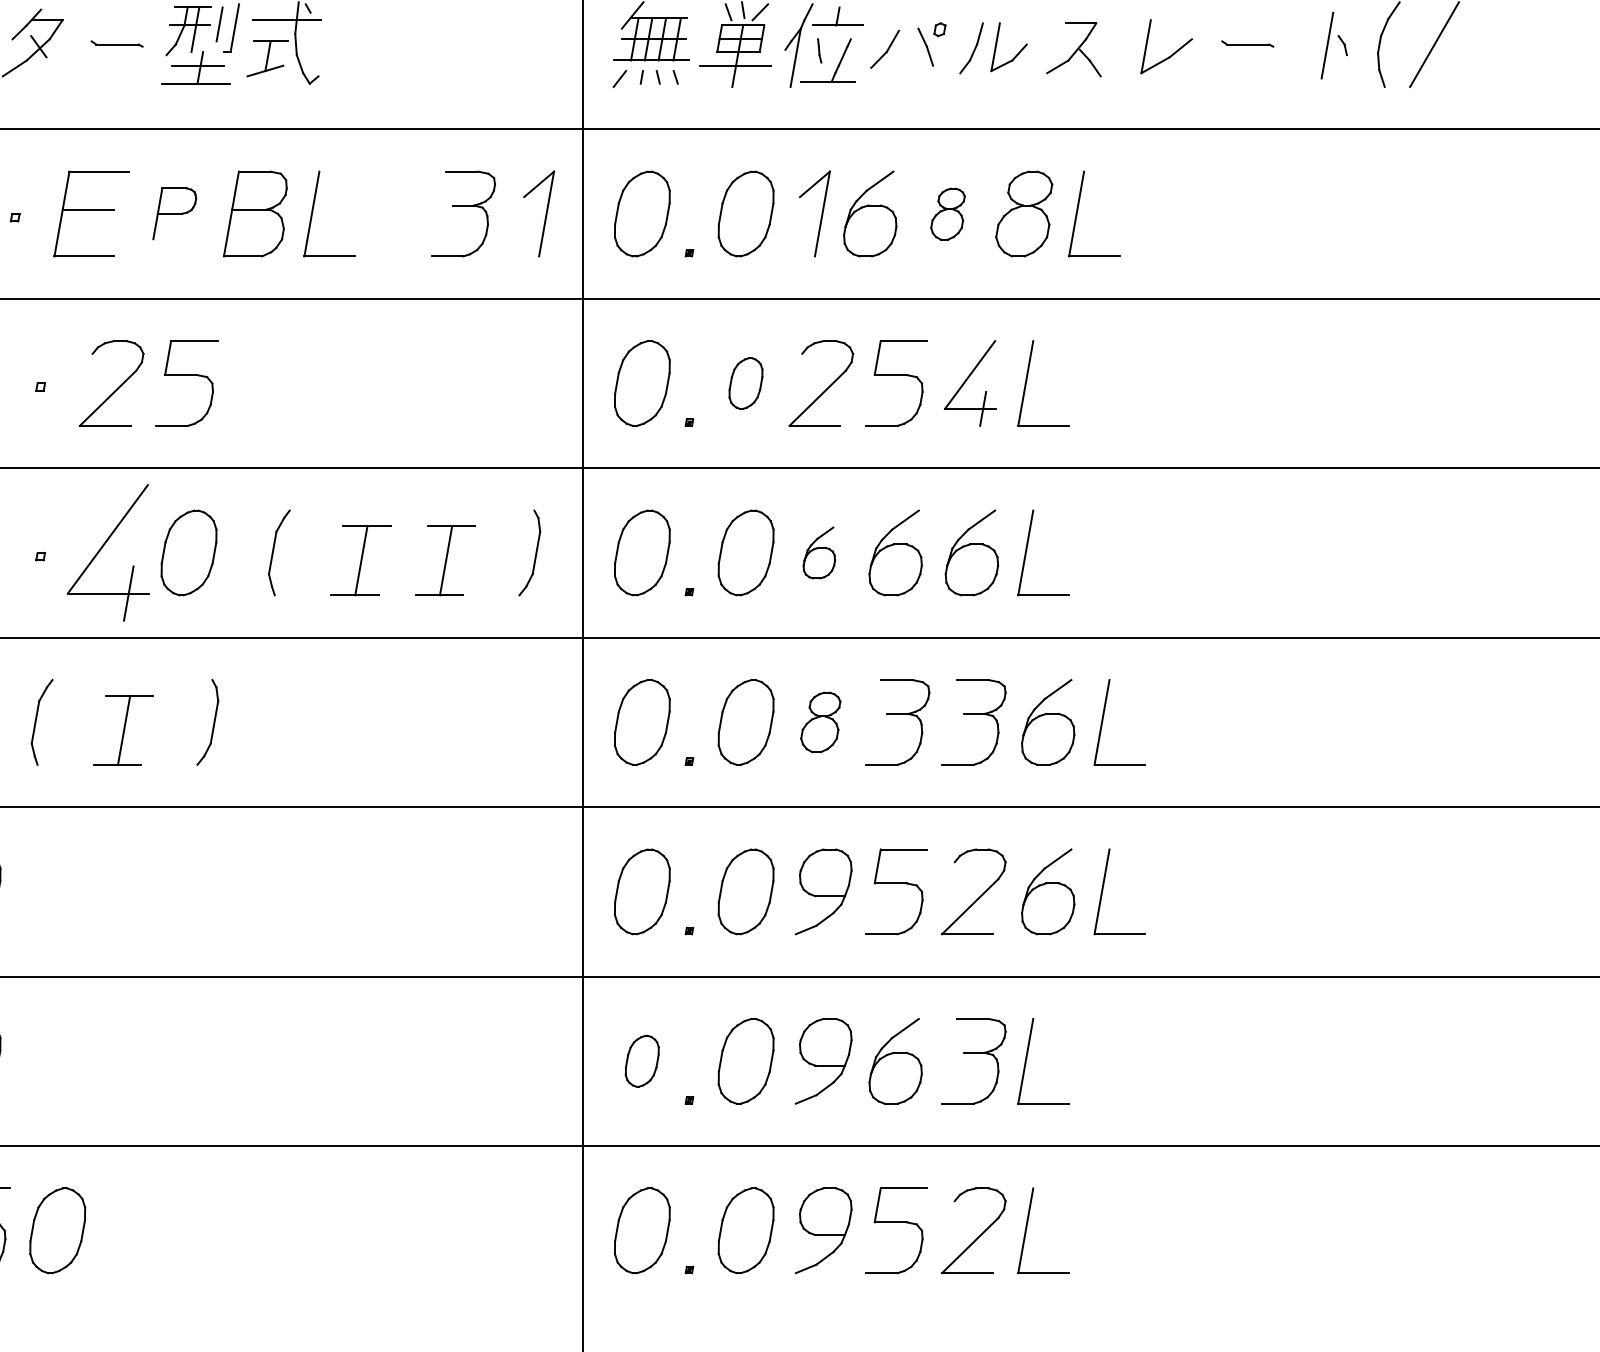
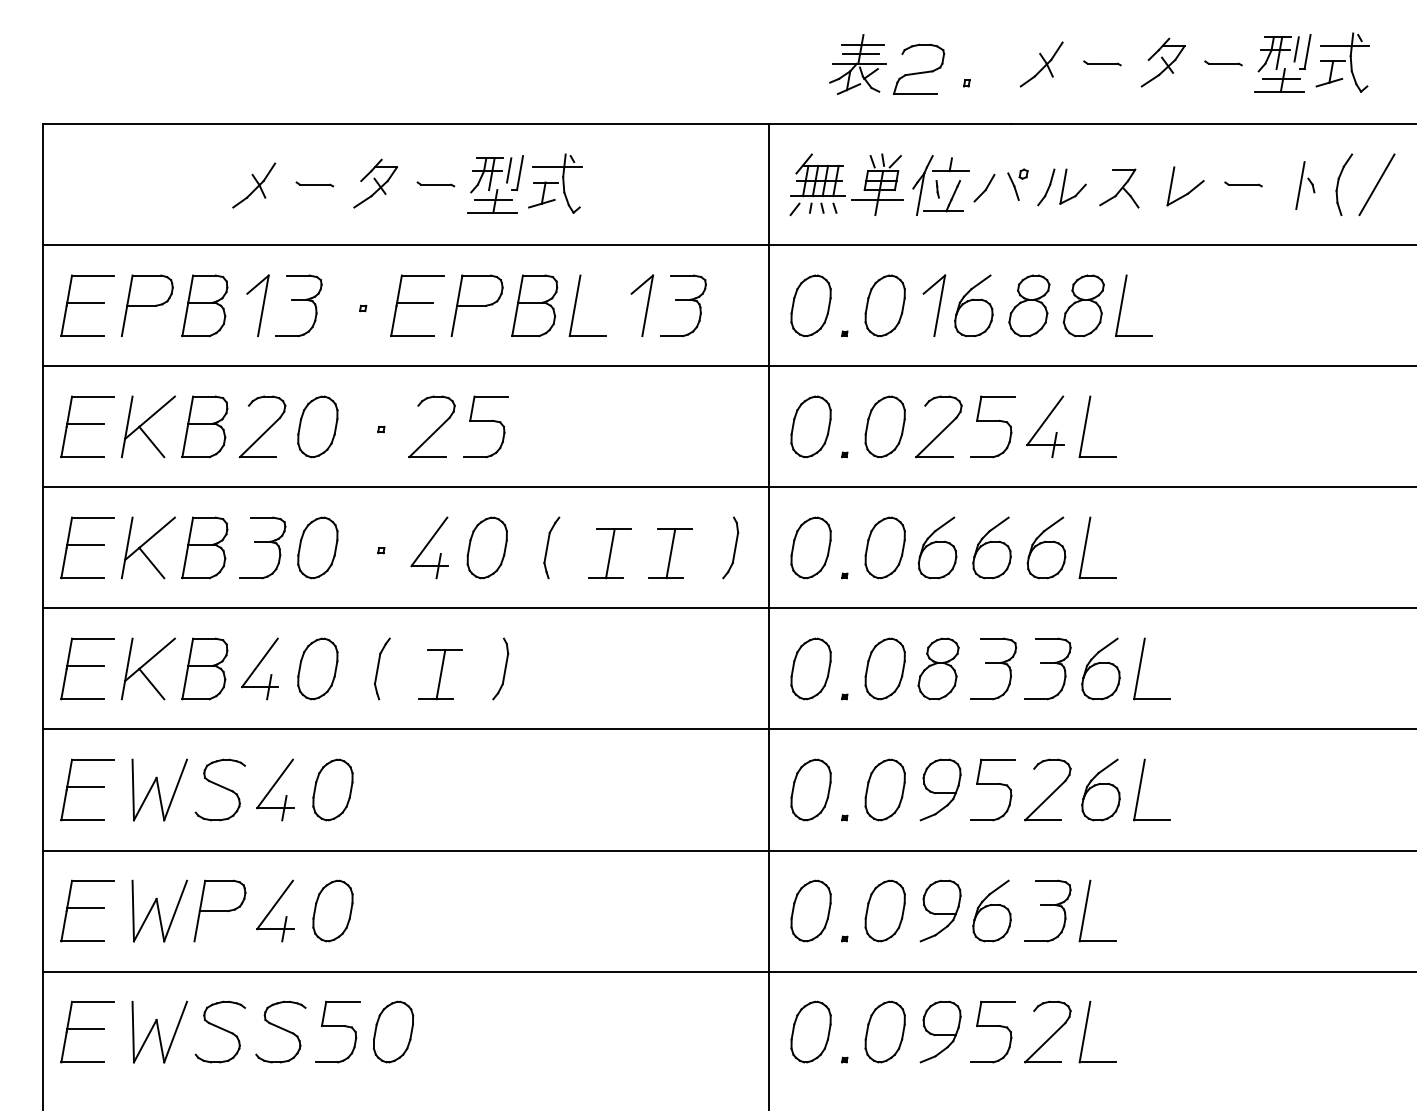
part: (173, 213) -> (476, 305), size x1.67
part: (539, 213) -> (642, 305), moved
part: (948, 213) -> (1029, 305), size x1.67
part: (745, 382) -> (884, 426), size x1.67
part: (108, 552) -> (429, 547), size x0.62
part: (819, 552) -> (937, 547), size x1.67
part: (820, 721) -> (938, 668), size x1.43
part: (641, 1060) -> (810, 910), size x1.67

